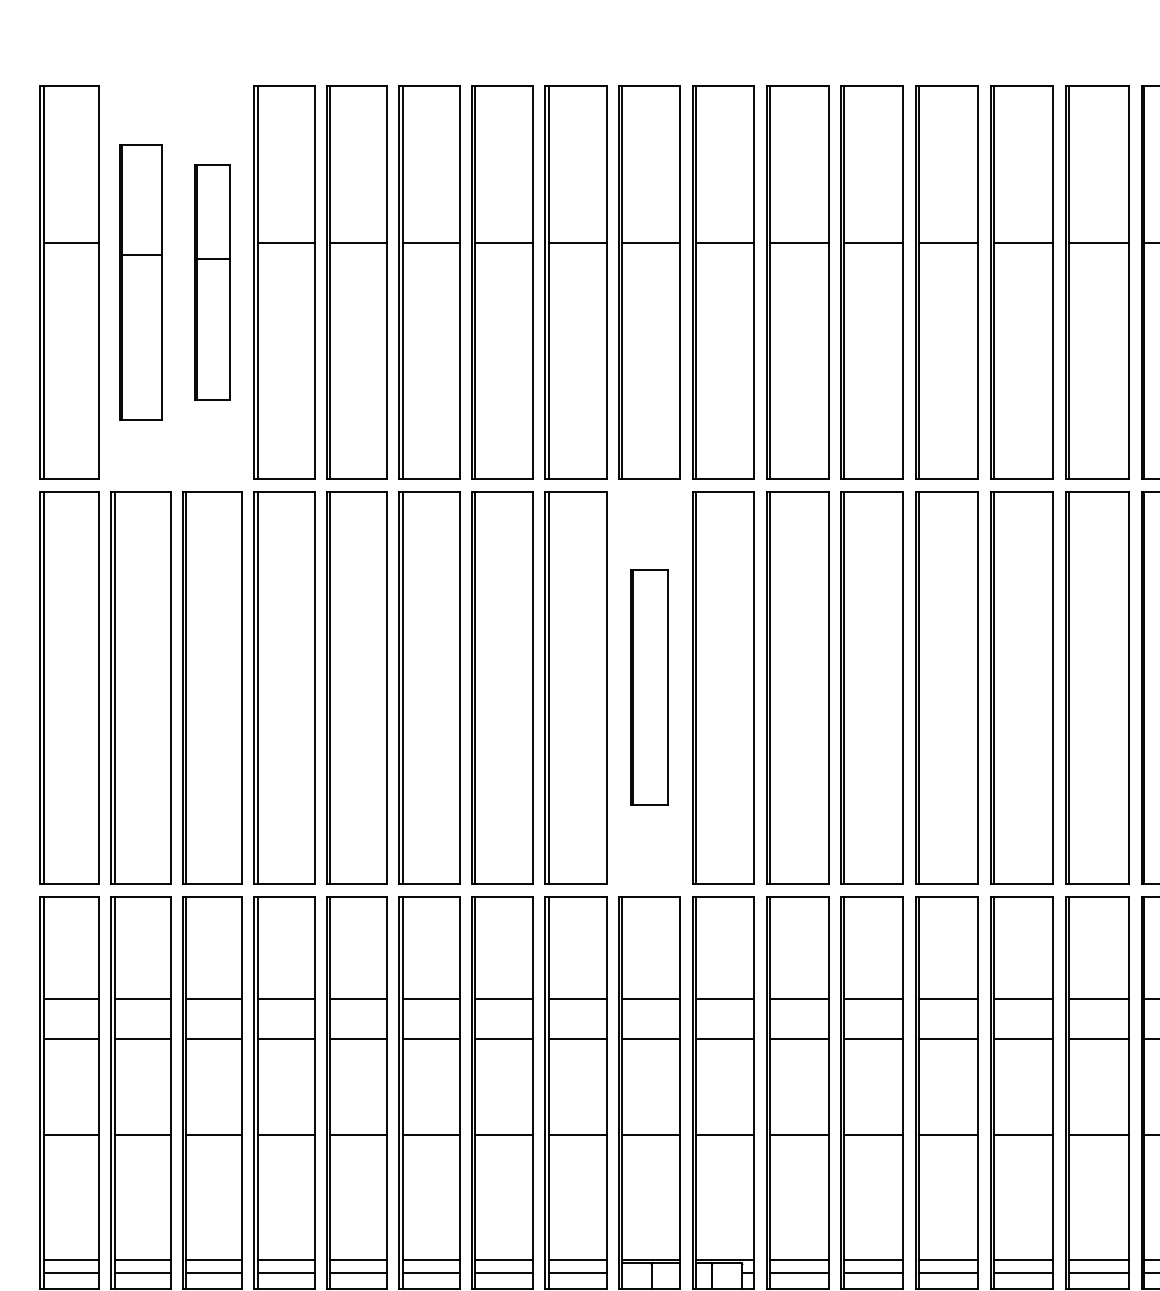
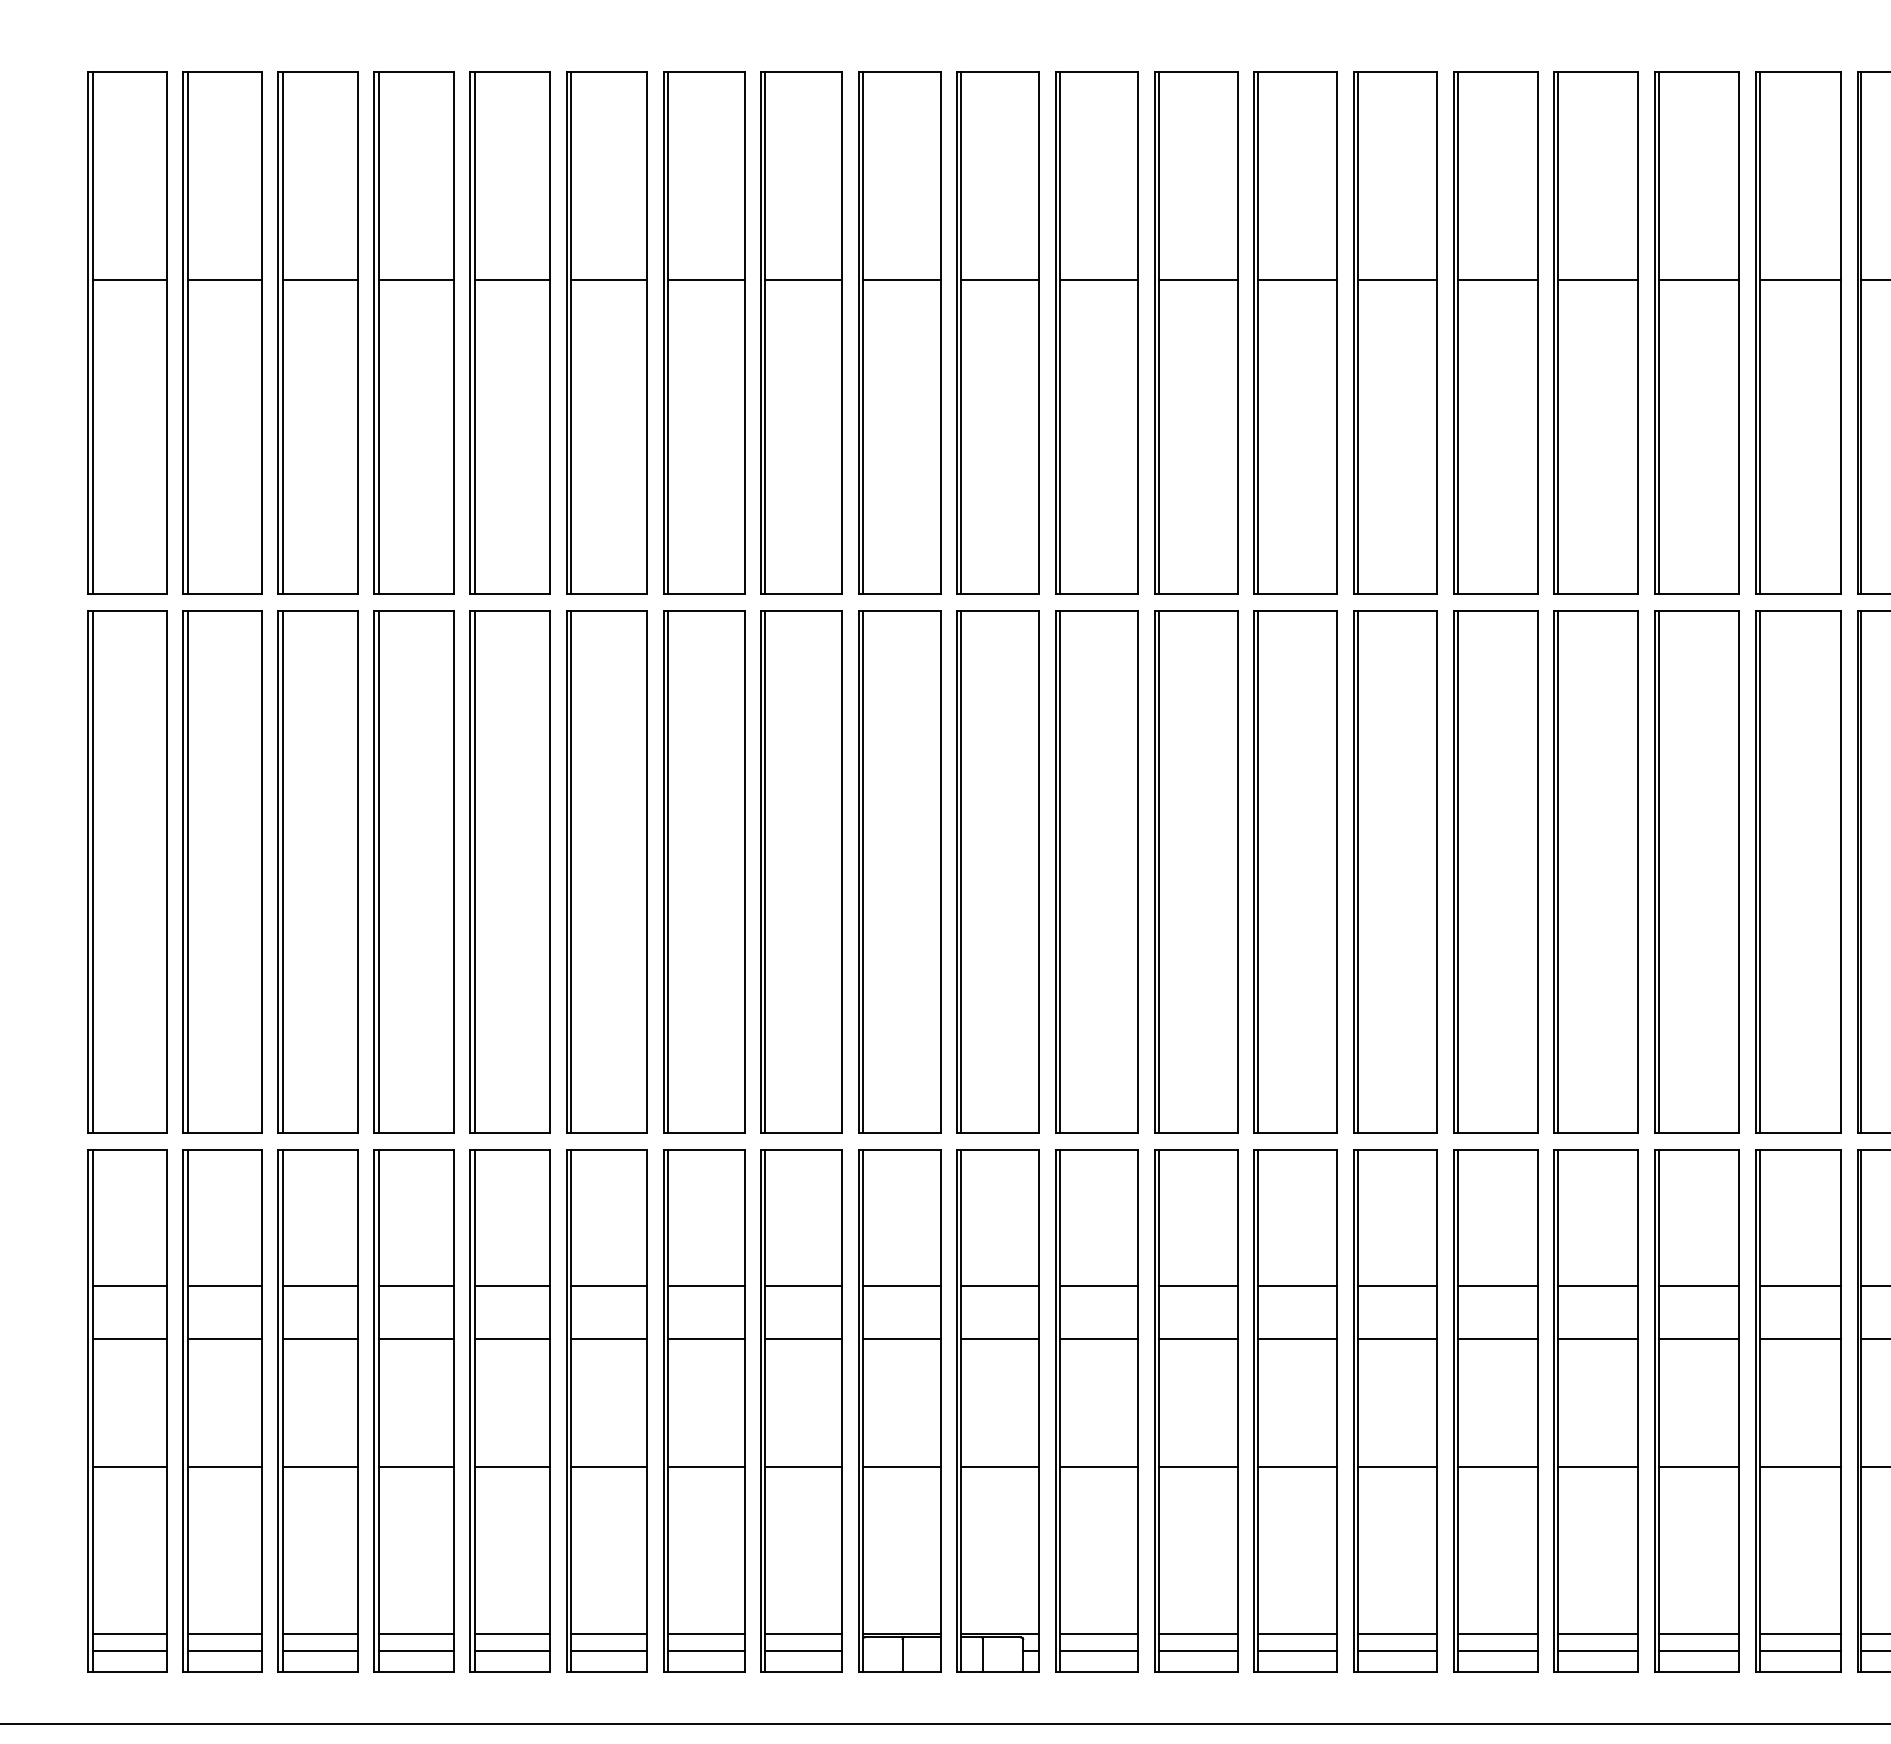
part: (140, 282) -> (222, 332), size x1.43
part: (212, 282) -> (317, 332), size x1.67
part: (649, 687) -> (899, 871), size x1.67

